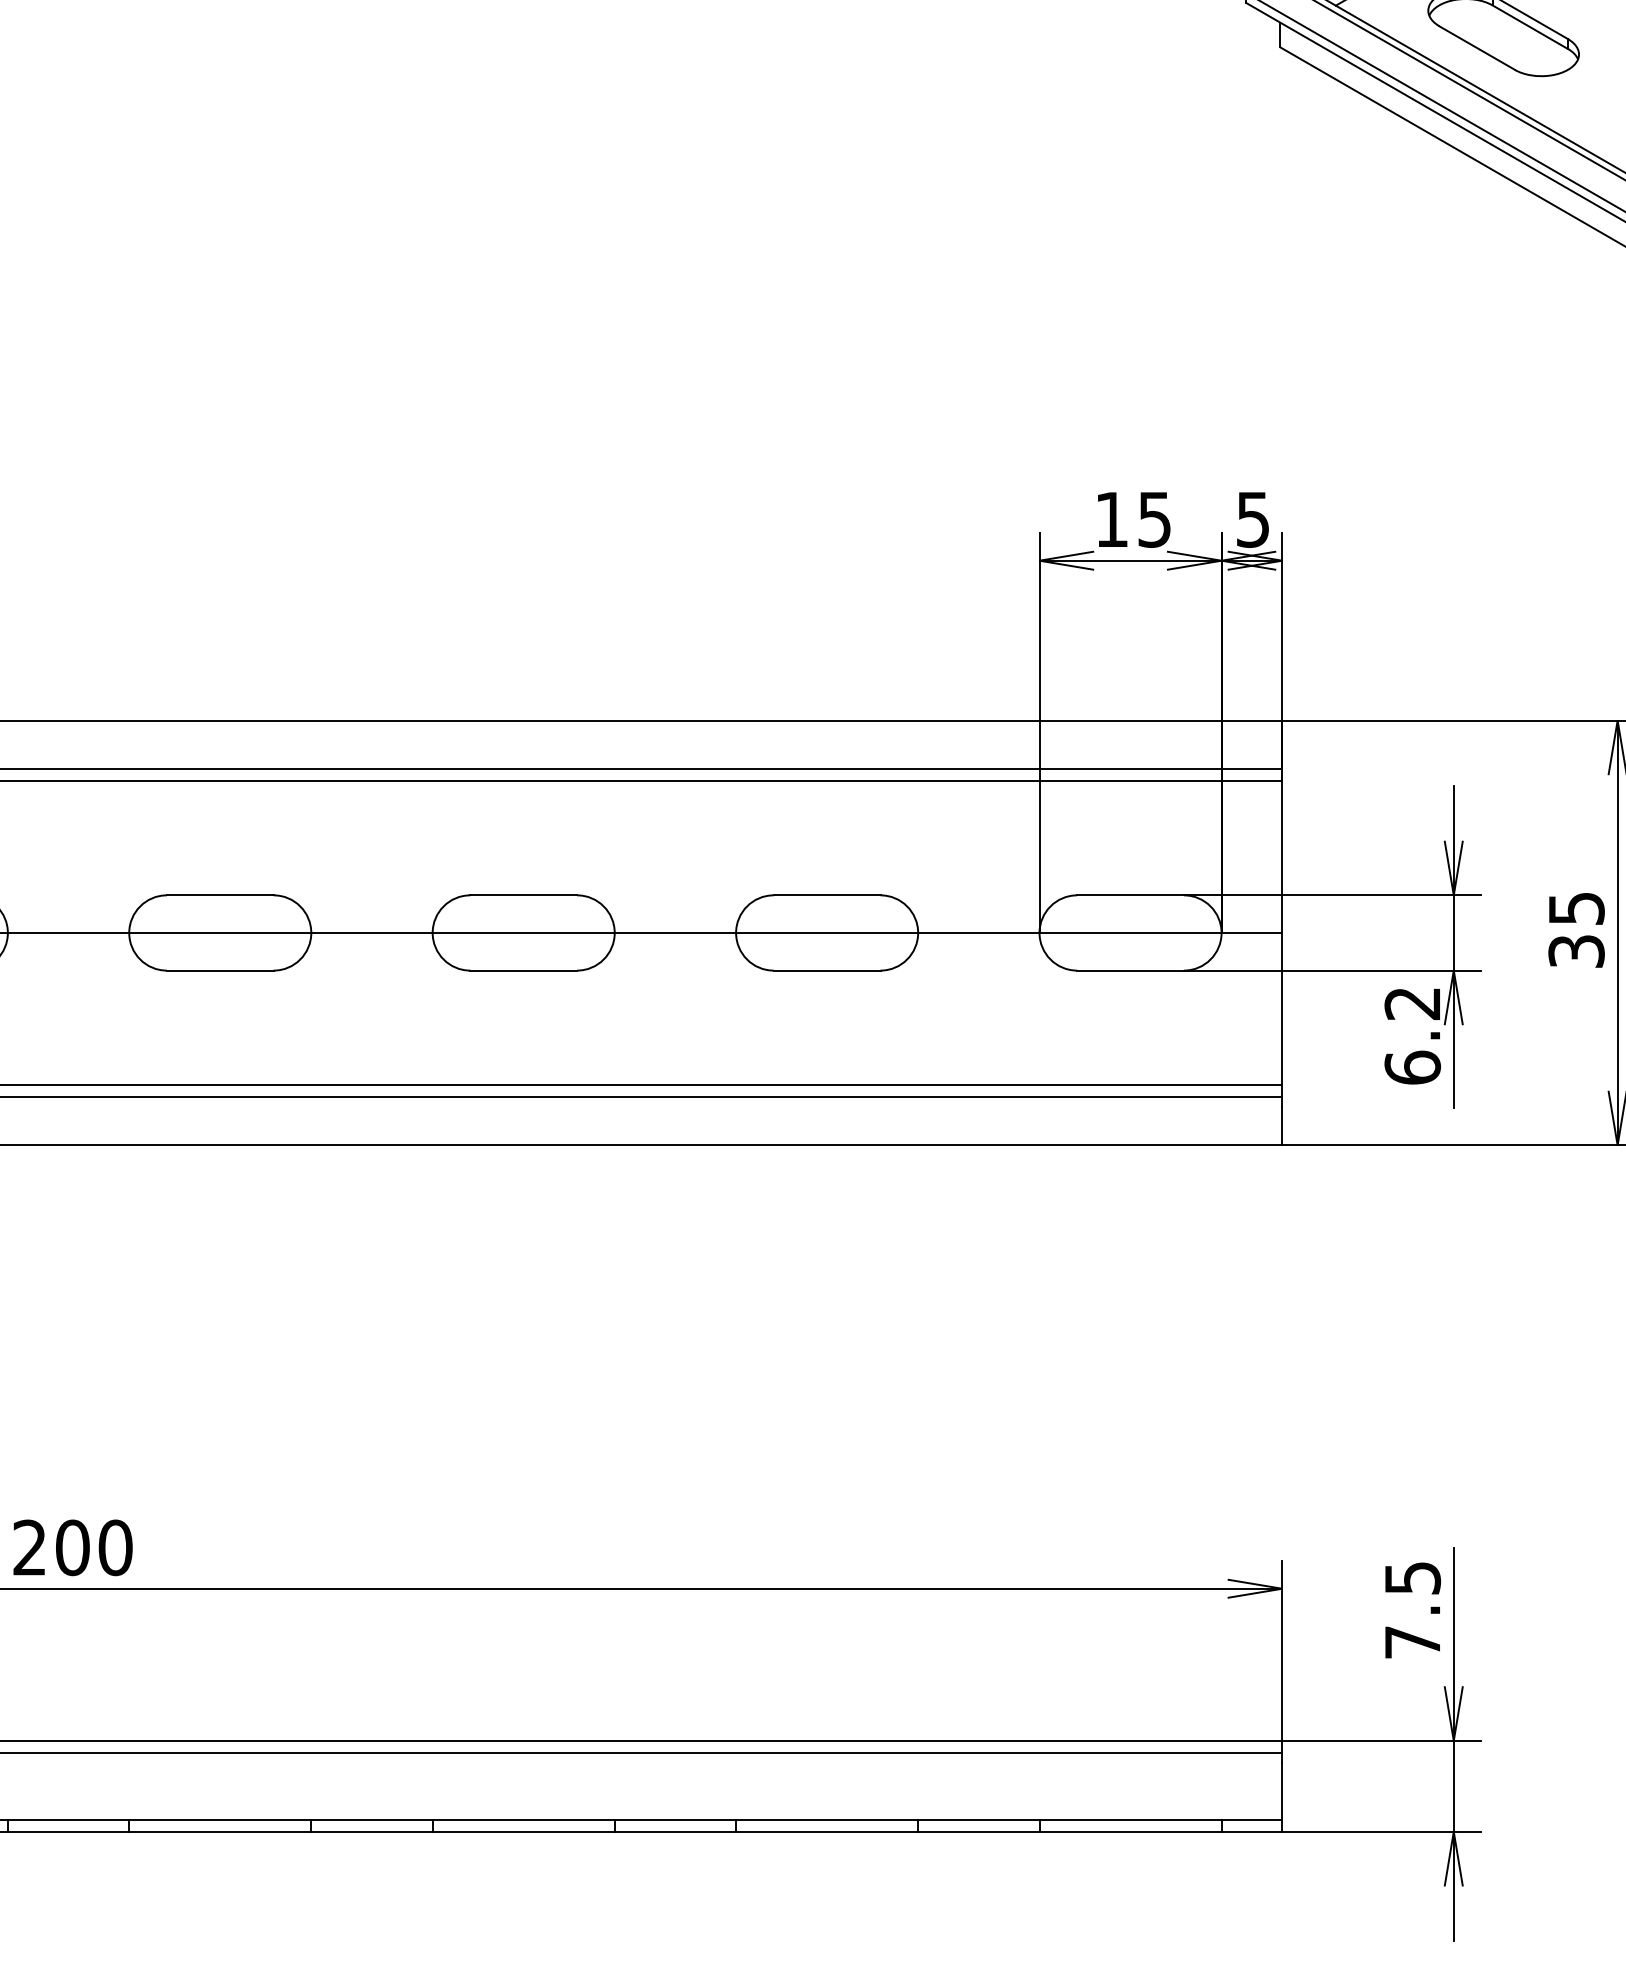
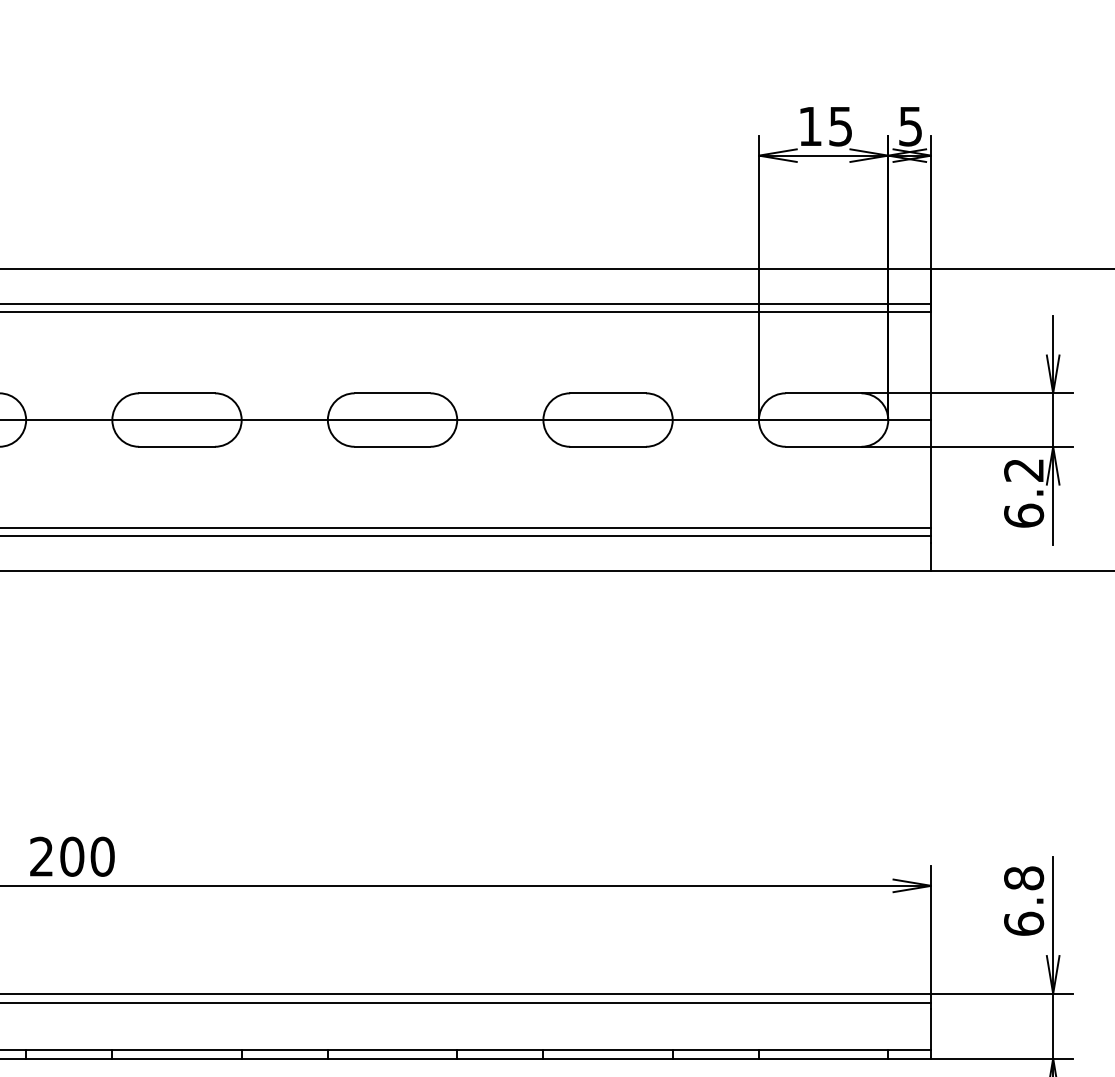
text: (1412, 1610) -> (1023, 901), 7.5 -> 6.8

